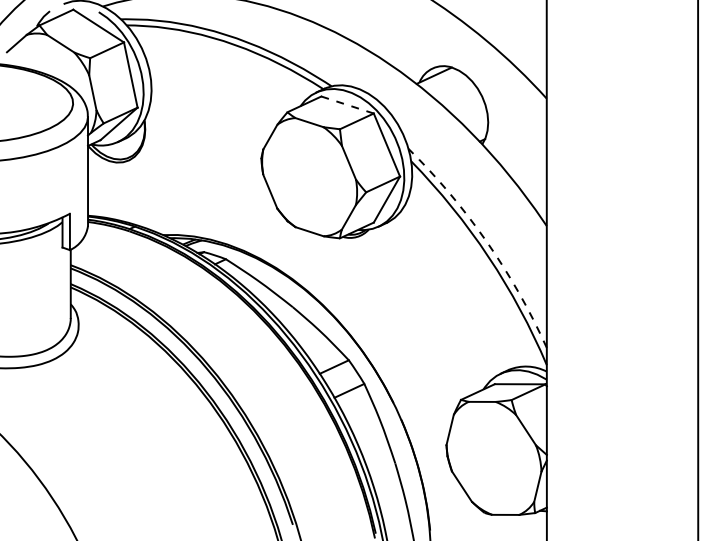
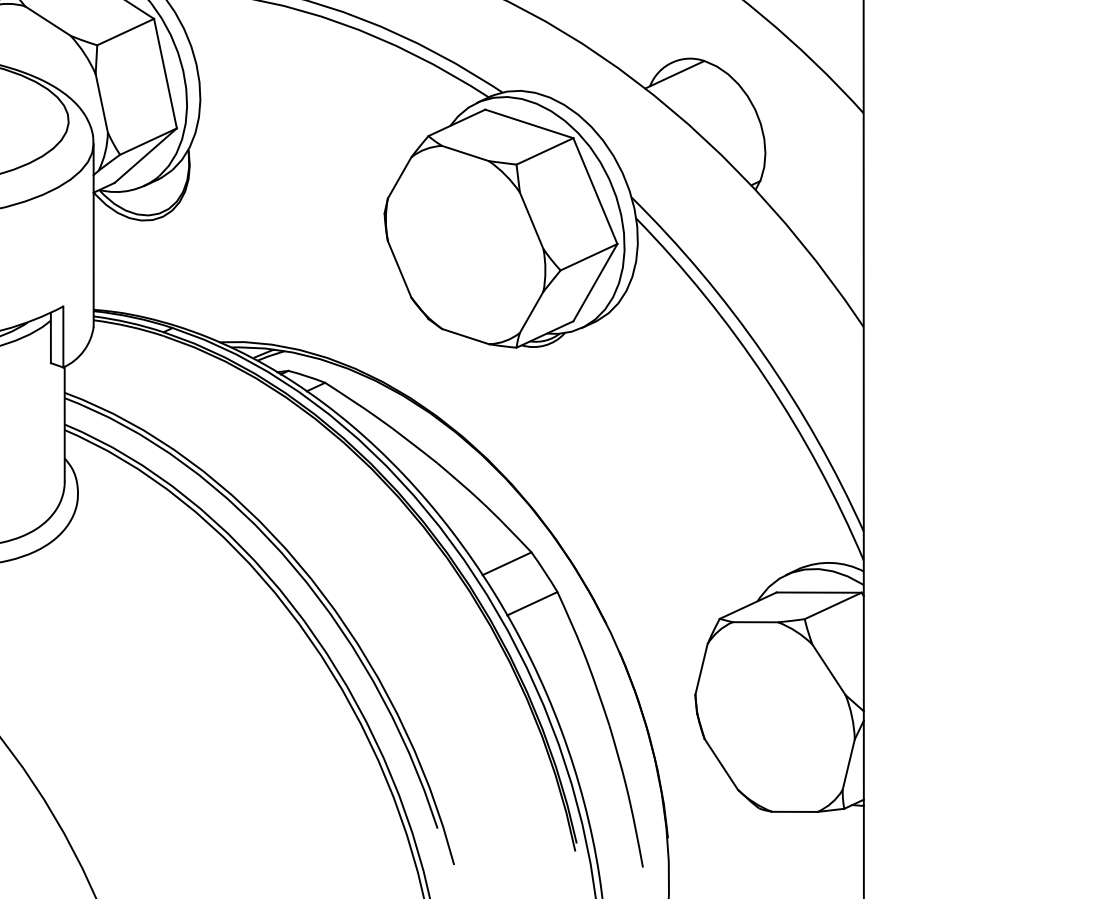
line: (347, 105) -> (529, 124), dashed -> solid
arc: (486, 241) -> (762, 353), dashed -> solid

